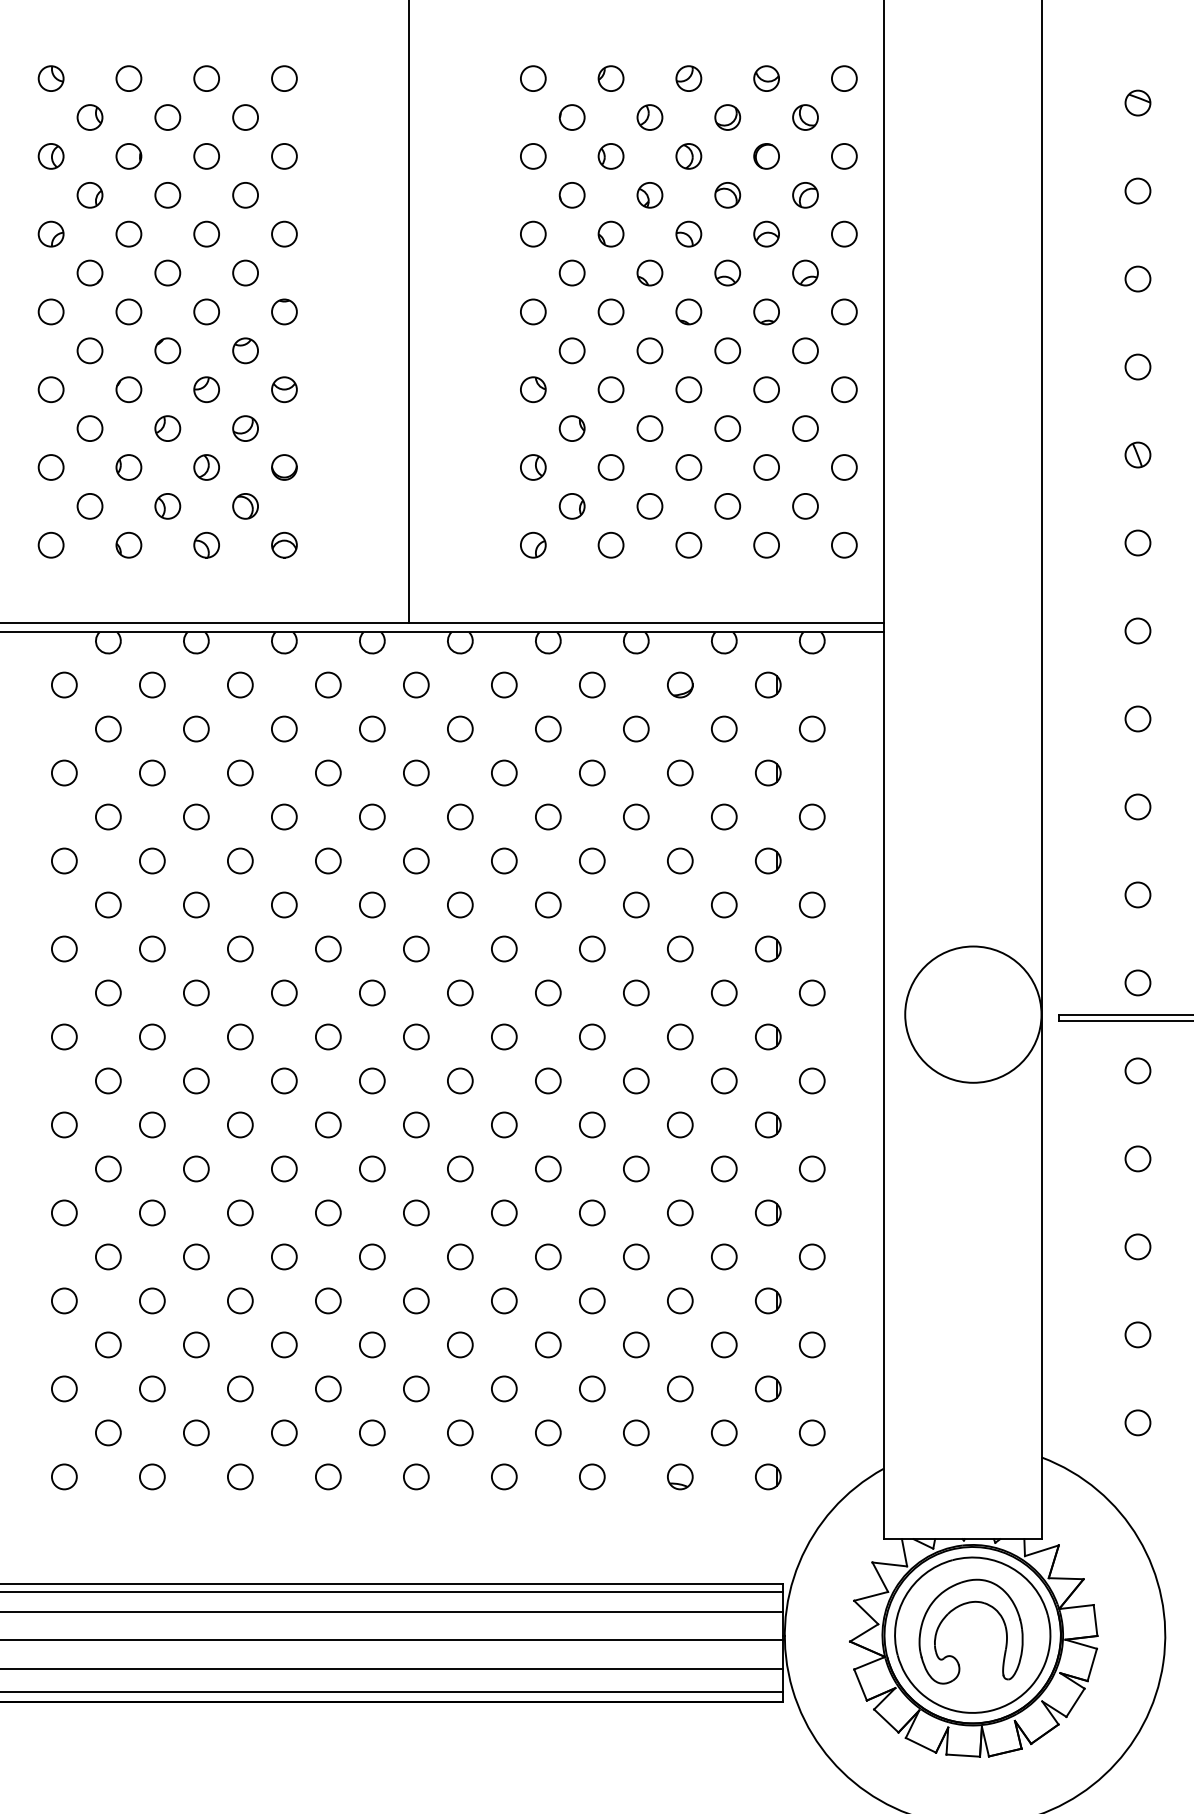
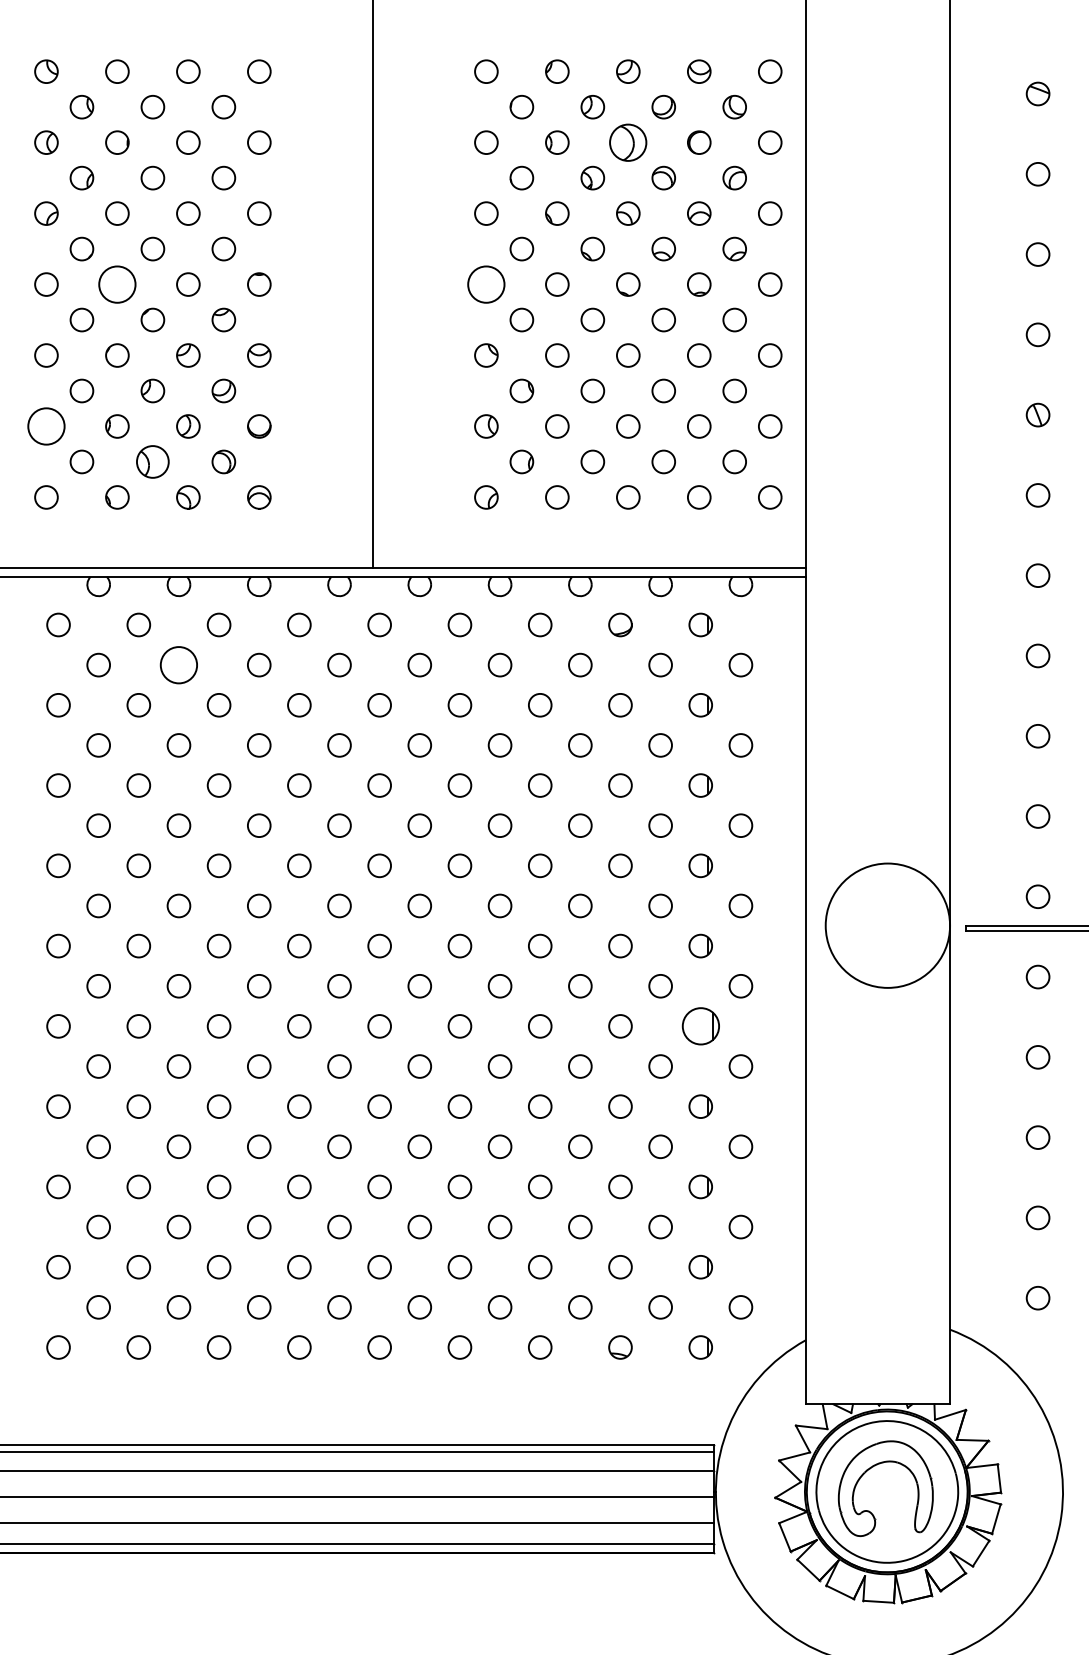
part: (689, 156) -> (628, 142), size x1.6
circle: (129, 311) -> (117, 284), size x1.6
circle: (533, 311) -> (486, 284), size x1.6
circle: (51, 467) -> (46, 426), size x1.6
part: (167, 505) -> (152, 461), size x1.4
circle: (195, 728) -> (178, 664), size x1.6
part: (767, 1125) -> (700, 1026), size x1.6

